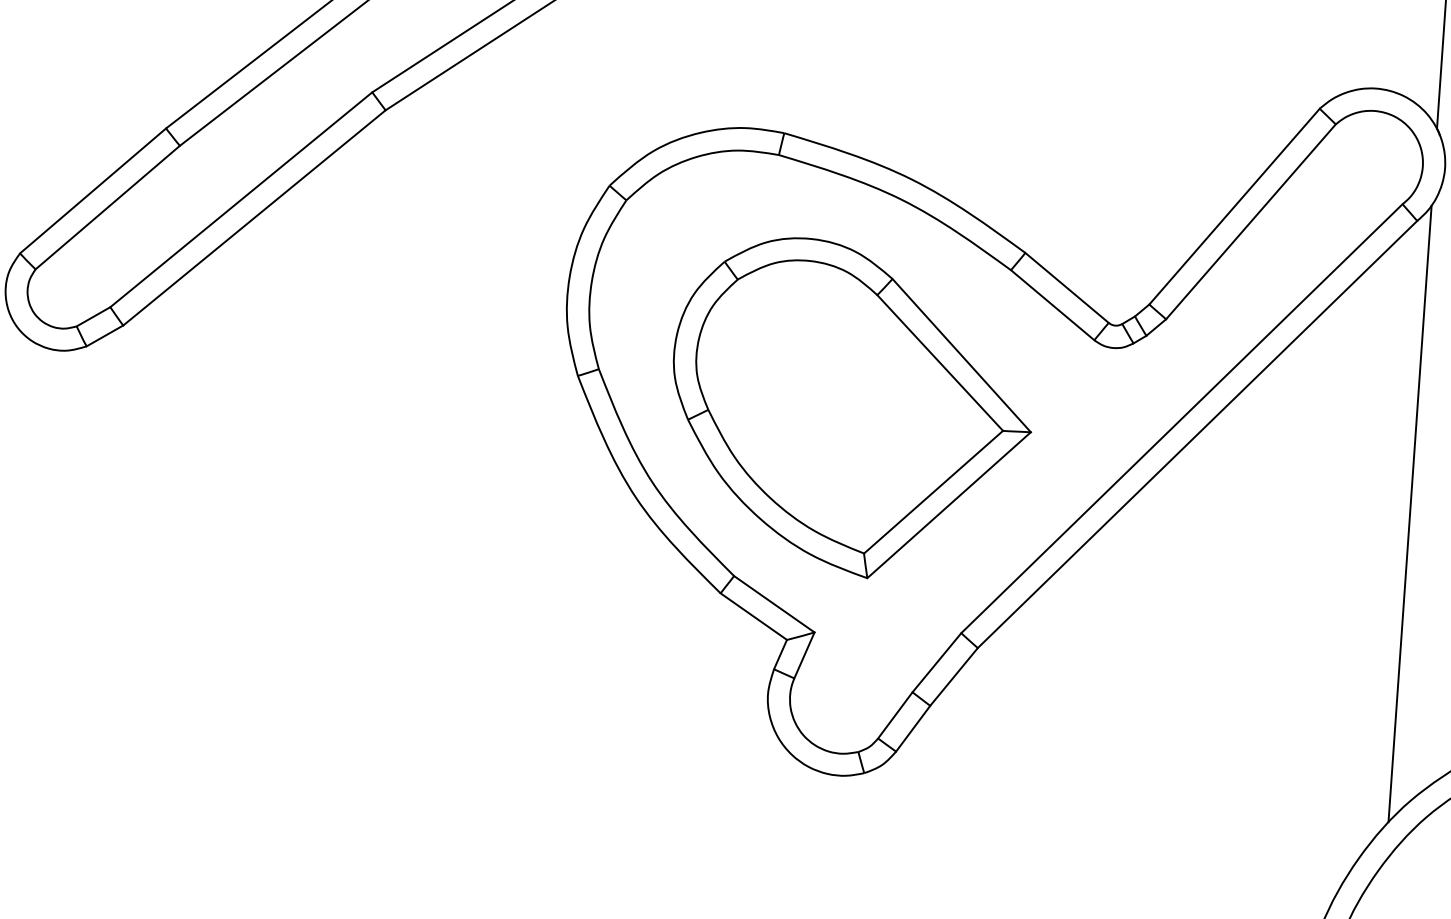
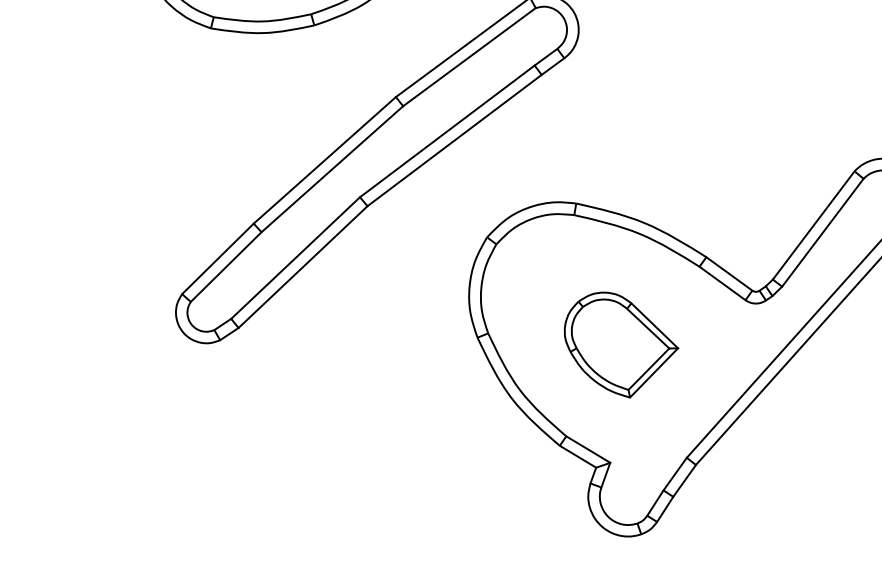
part: (851, 408) -> (621, 344), size x0.6

